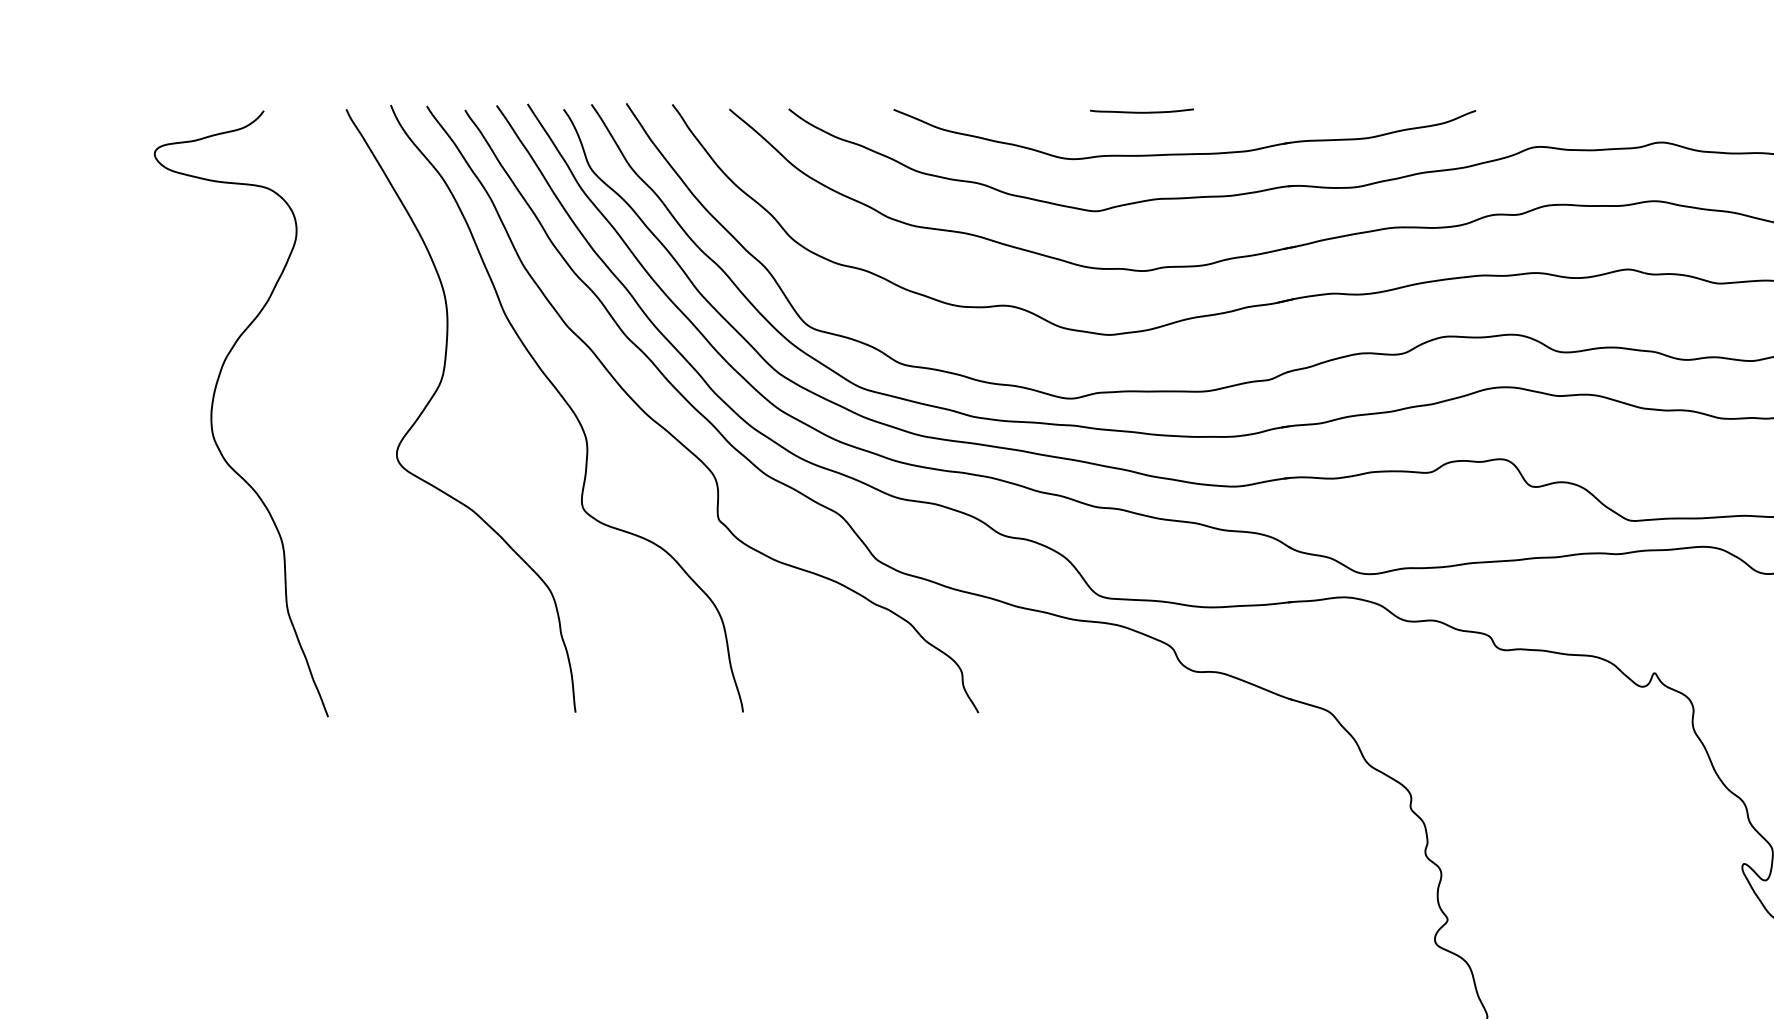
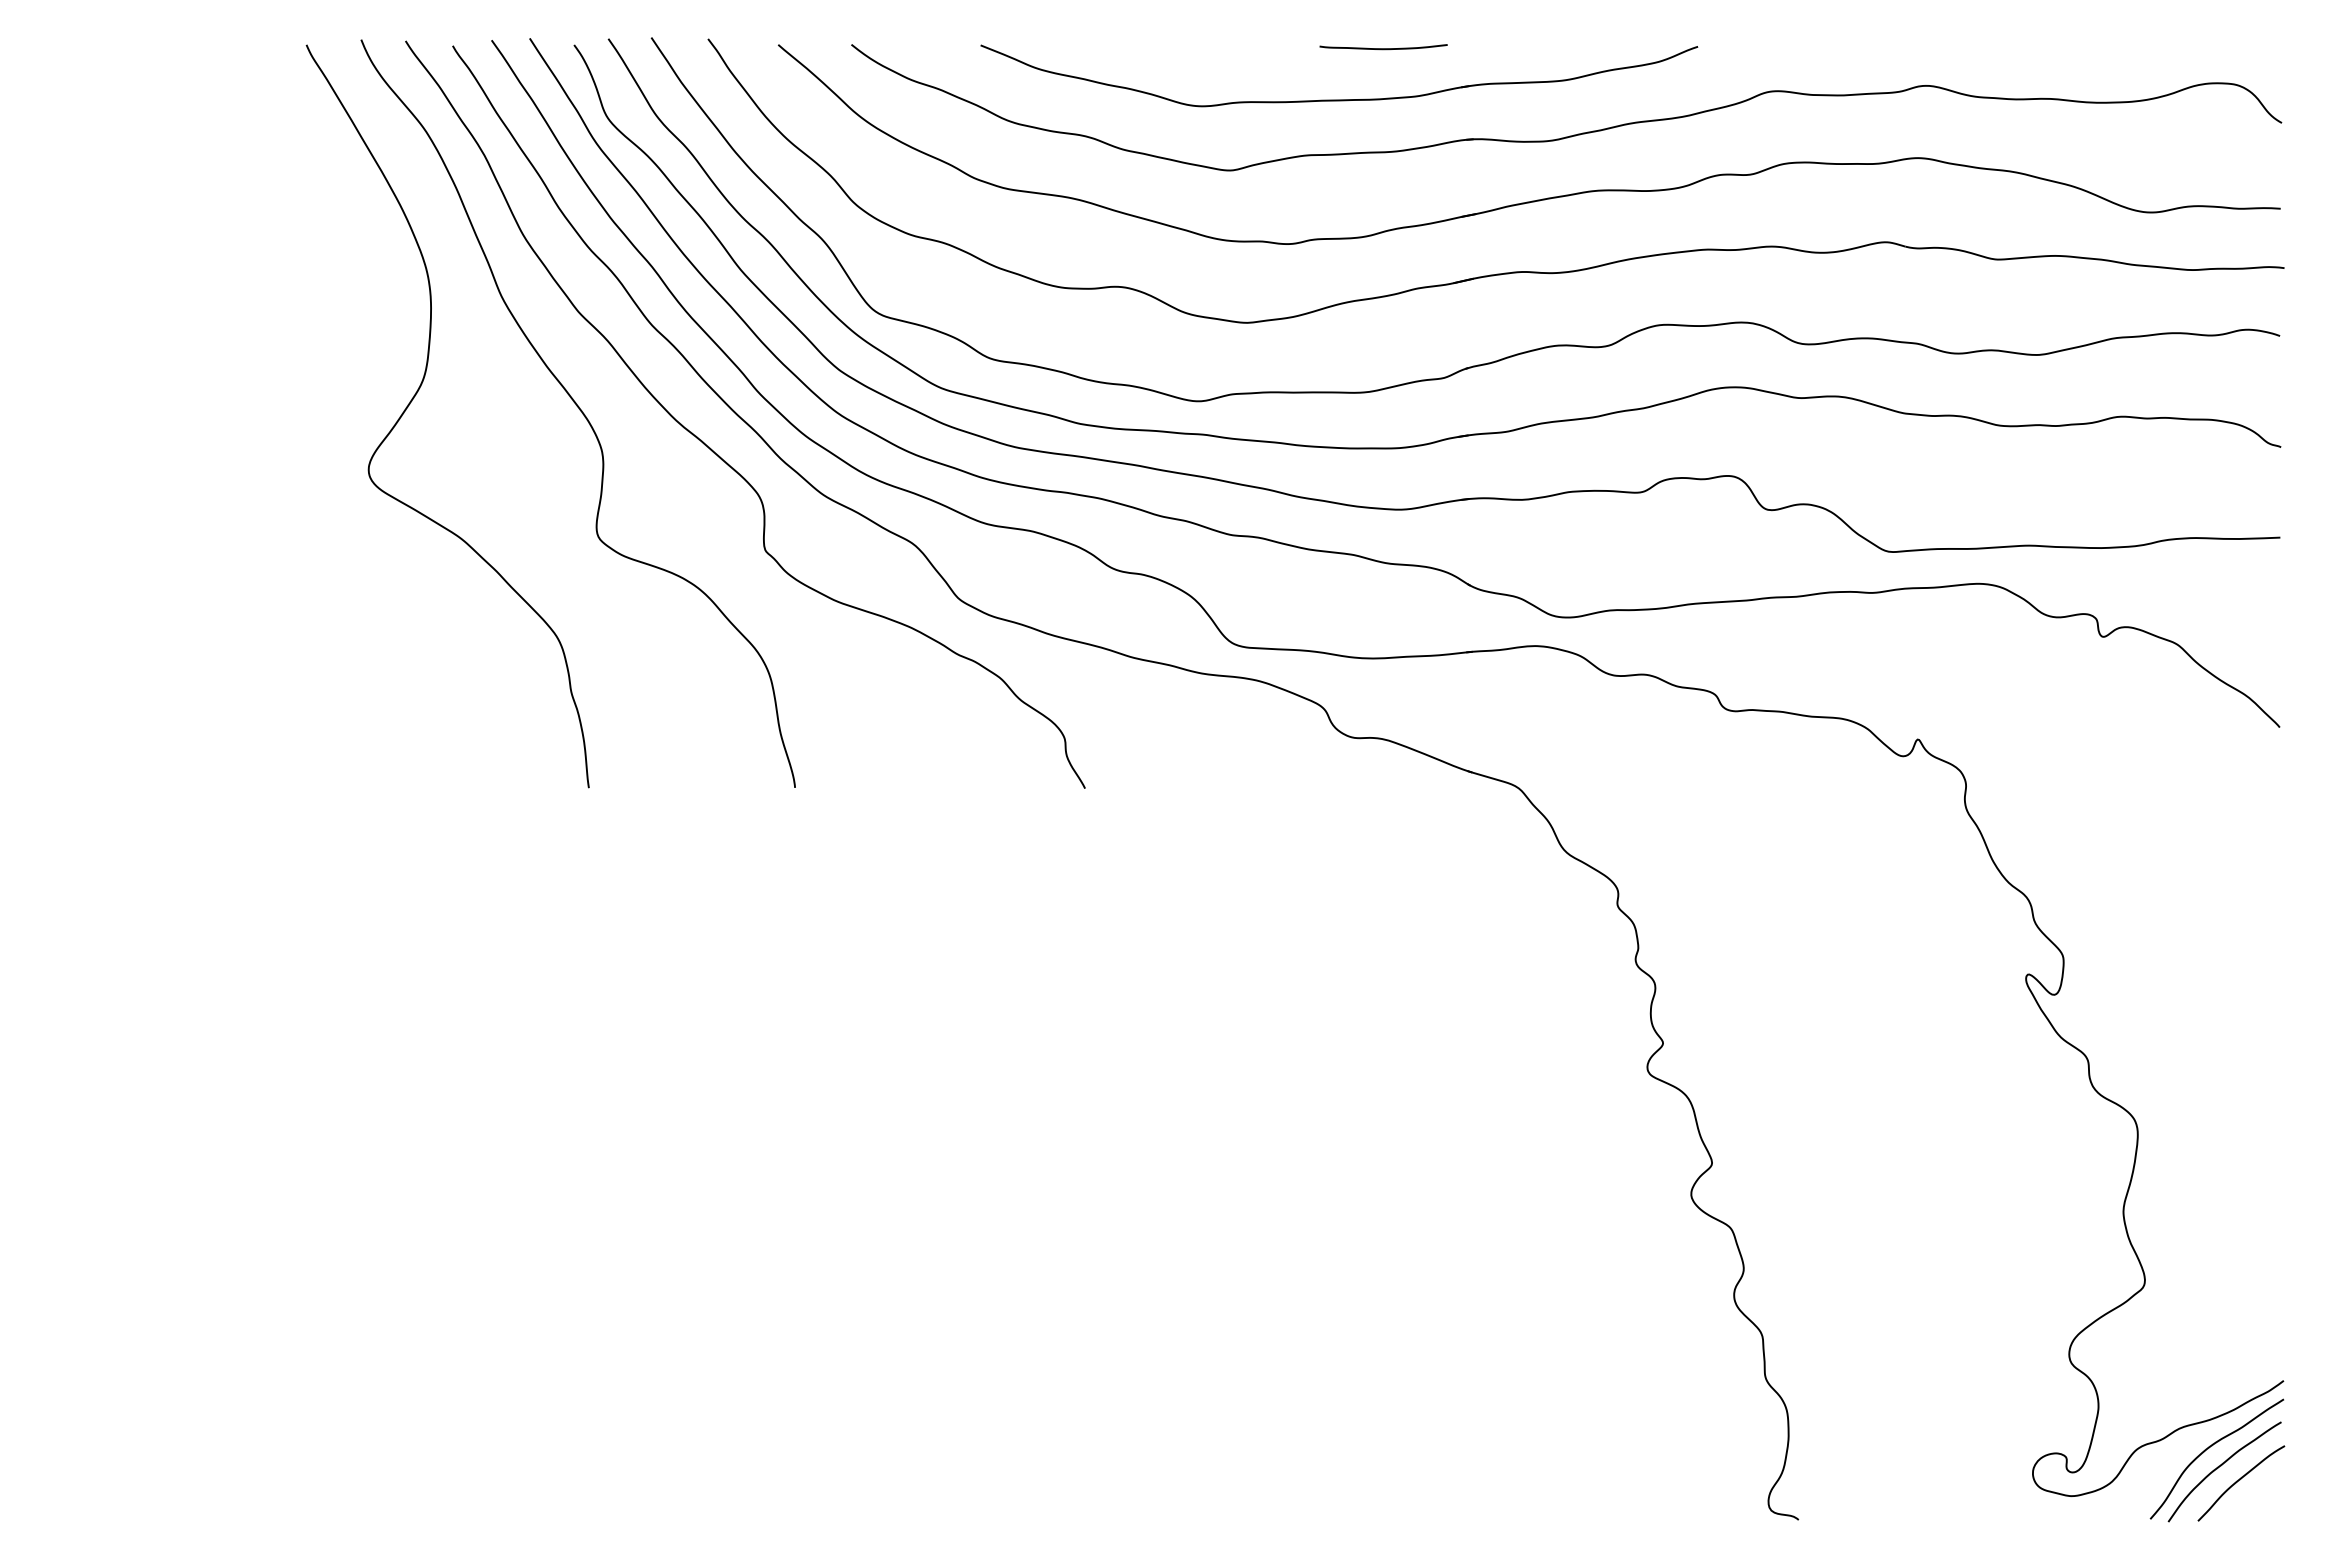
curve: (1141, 112) -> (1383, 48), moved
curve: (212, 413) -> (141, 419), removed

